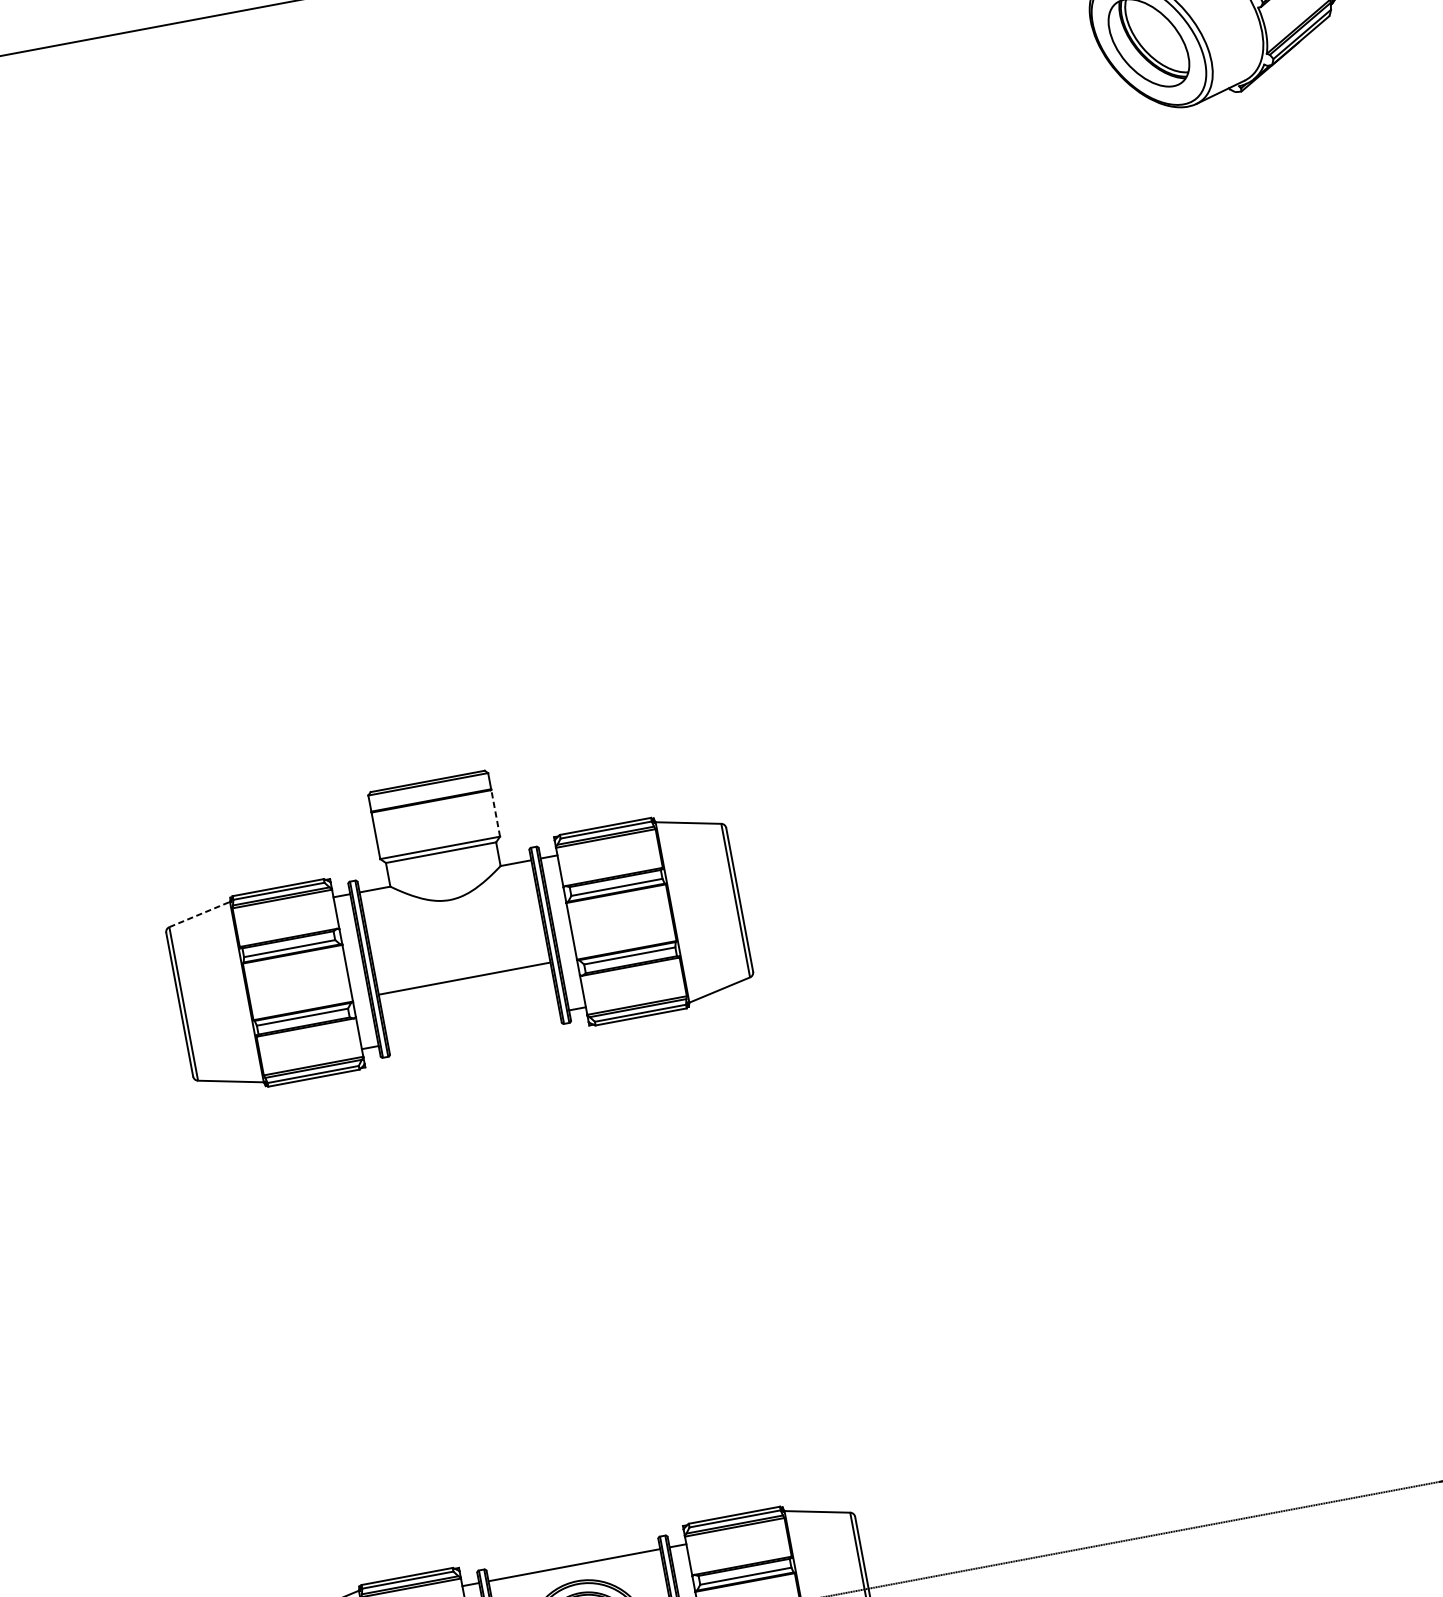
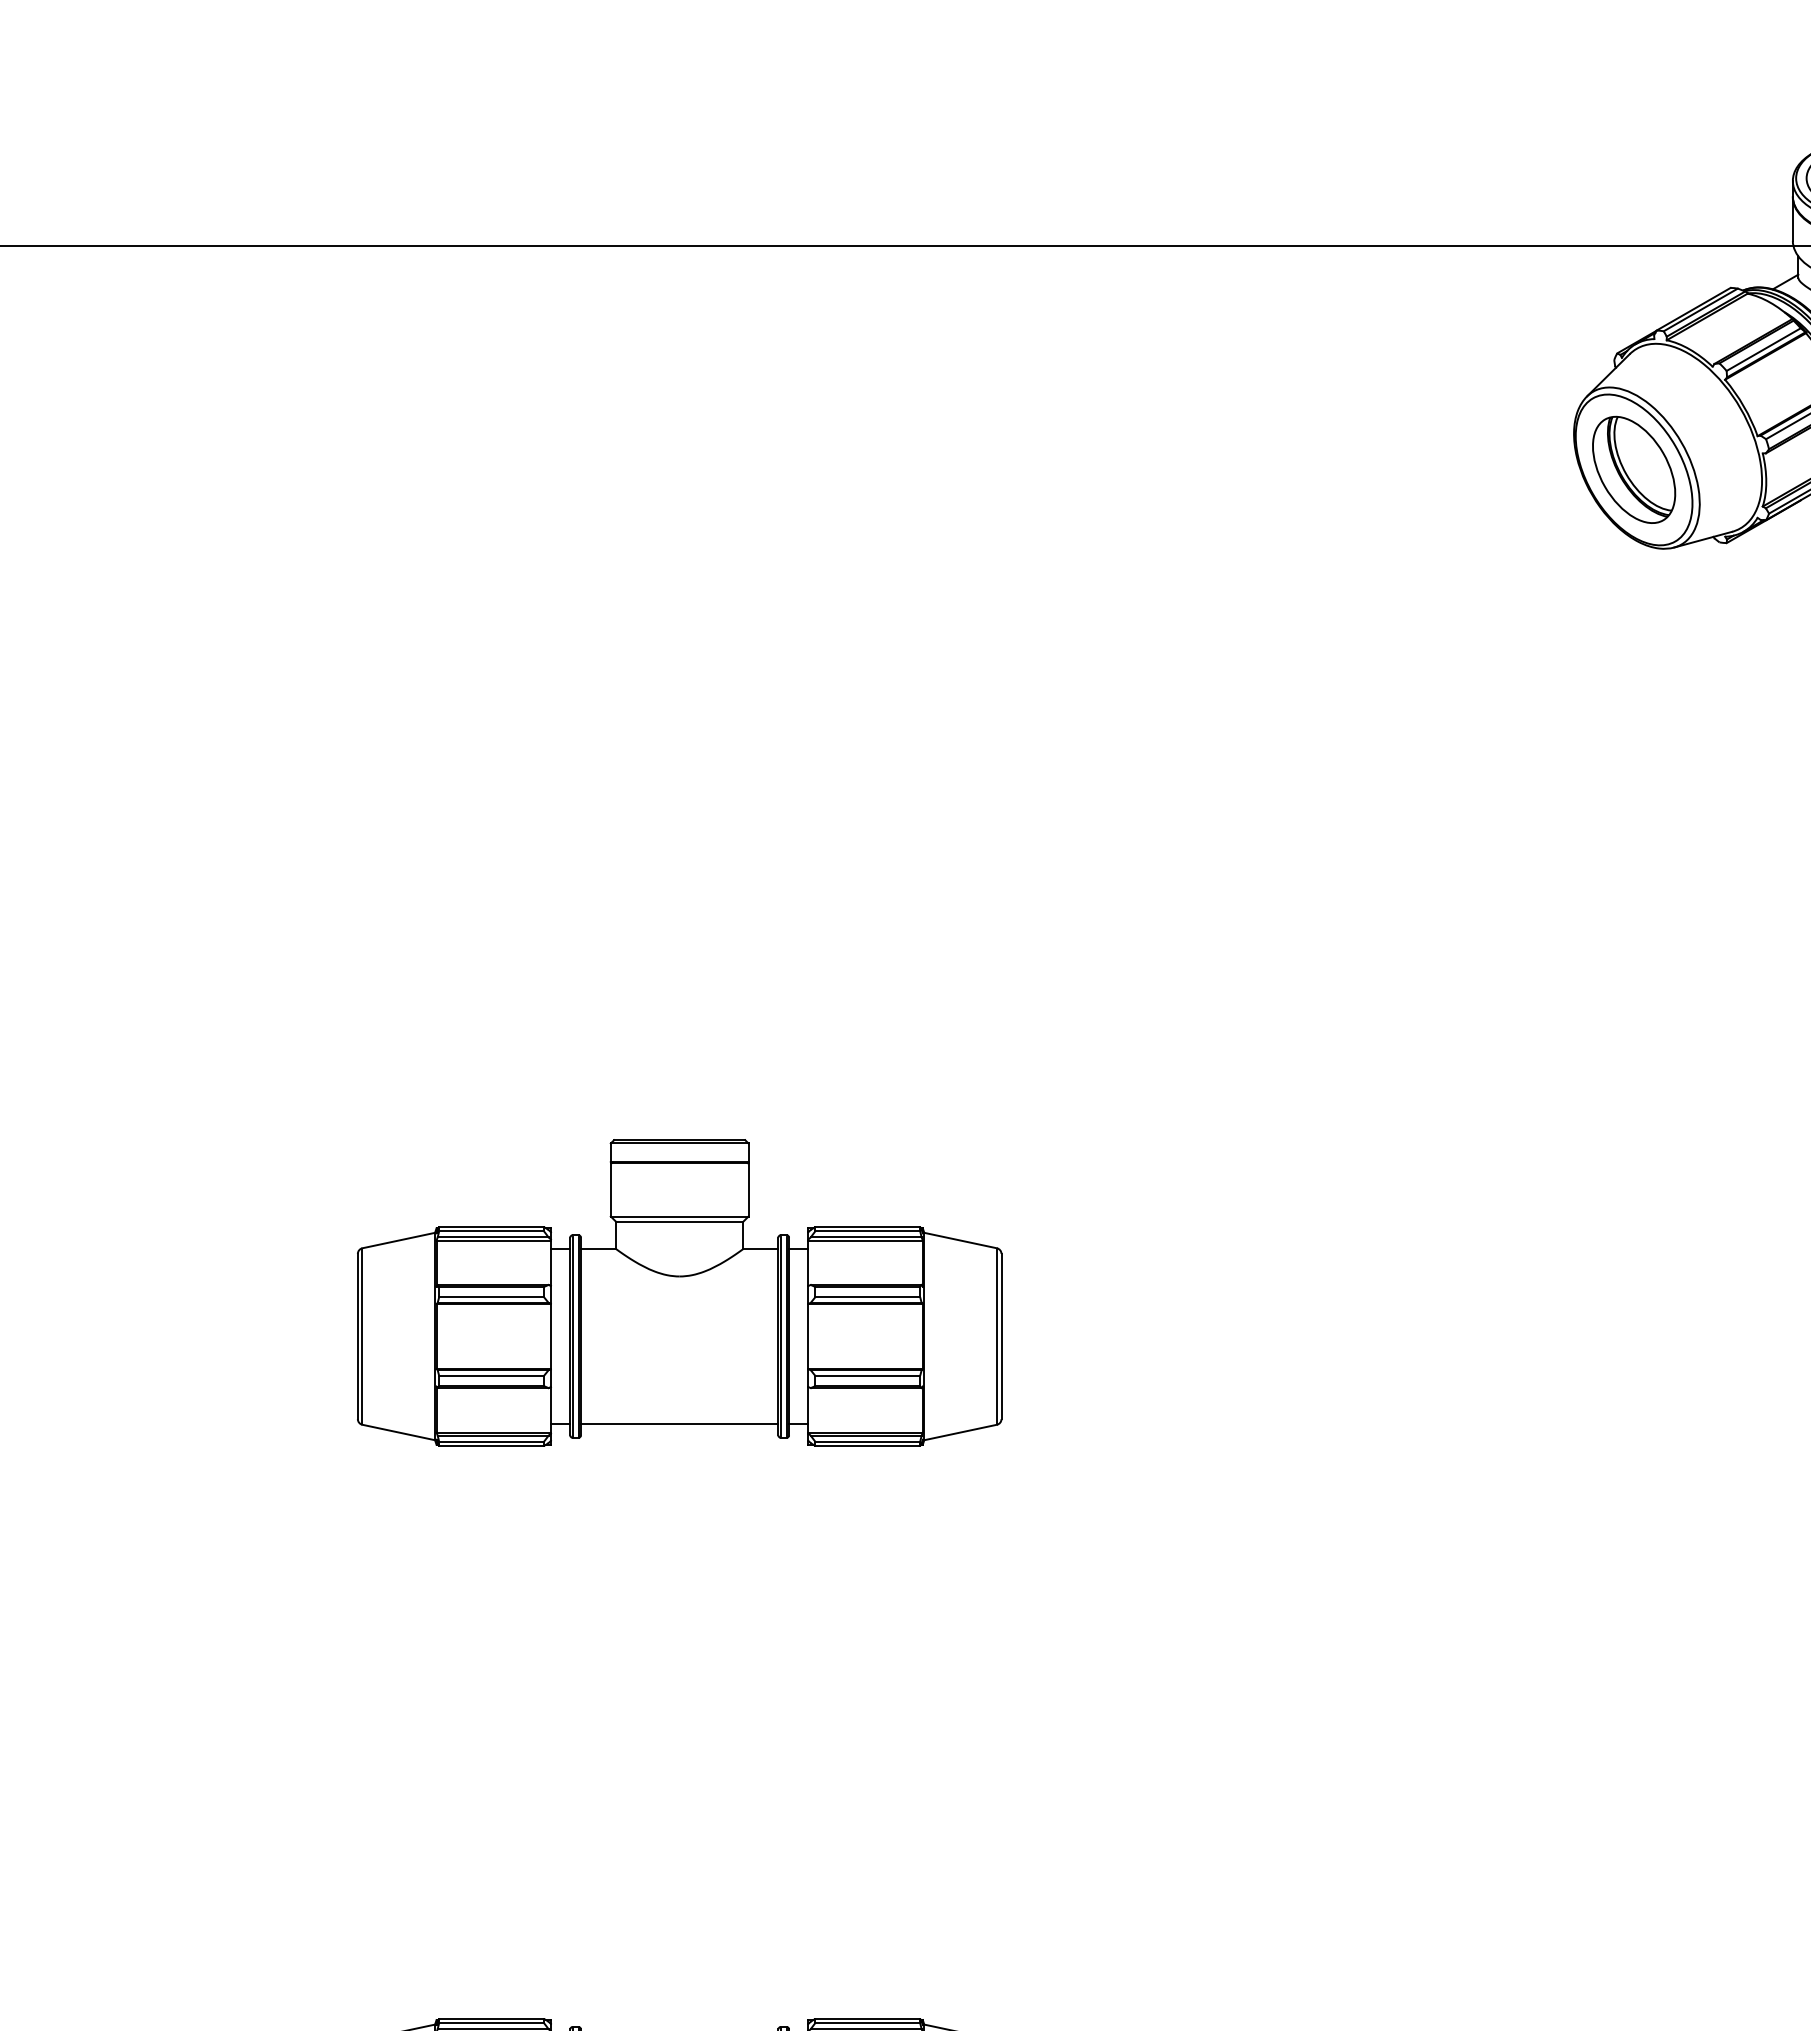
line: (495, 813) -> (748, 1189), dashed -> solid
line: (200, 914) -> (399, 1240), dashed -> solid
line: (464, 978) -> (679, 1423), moved

